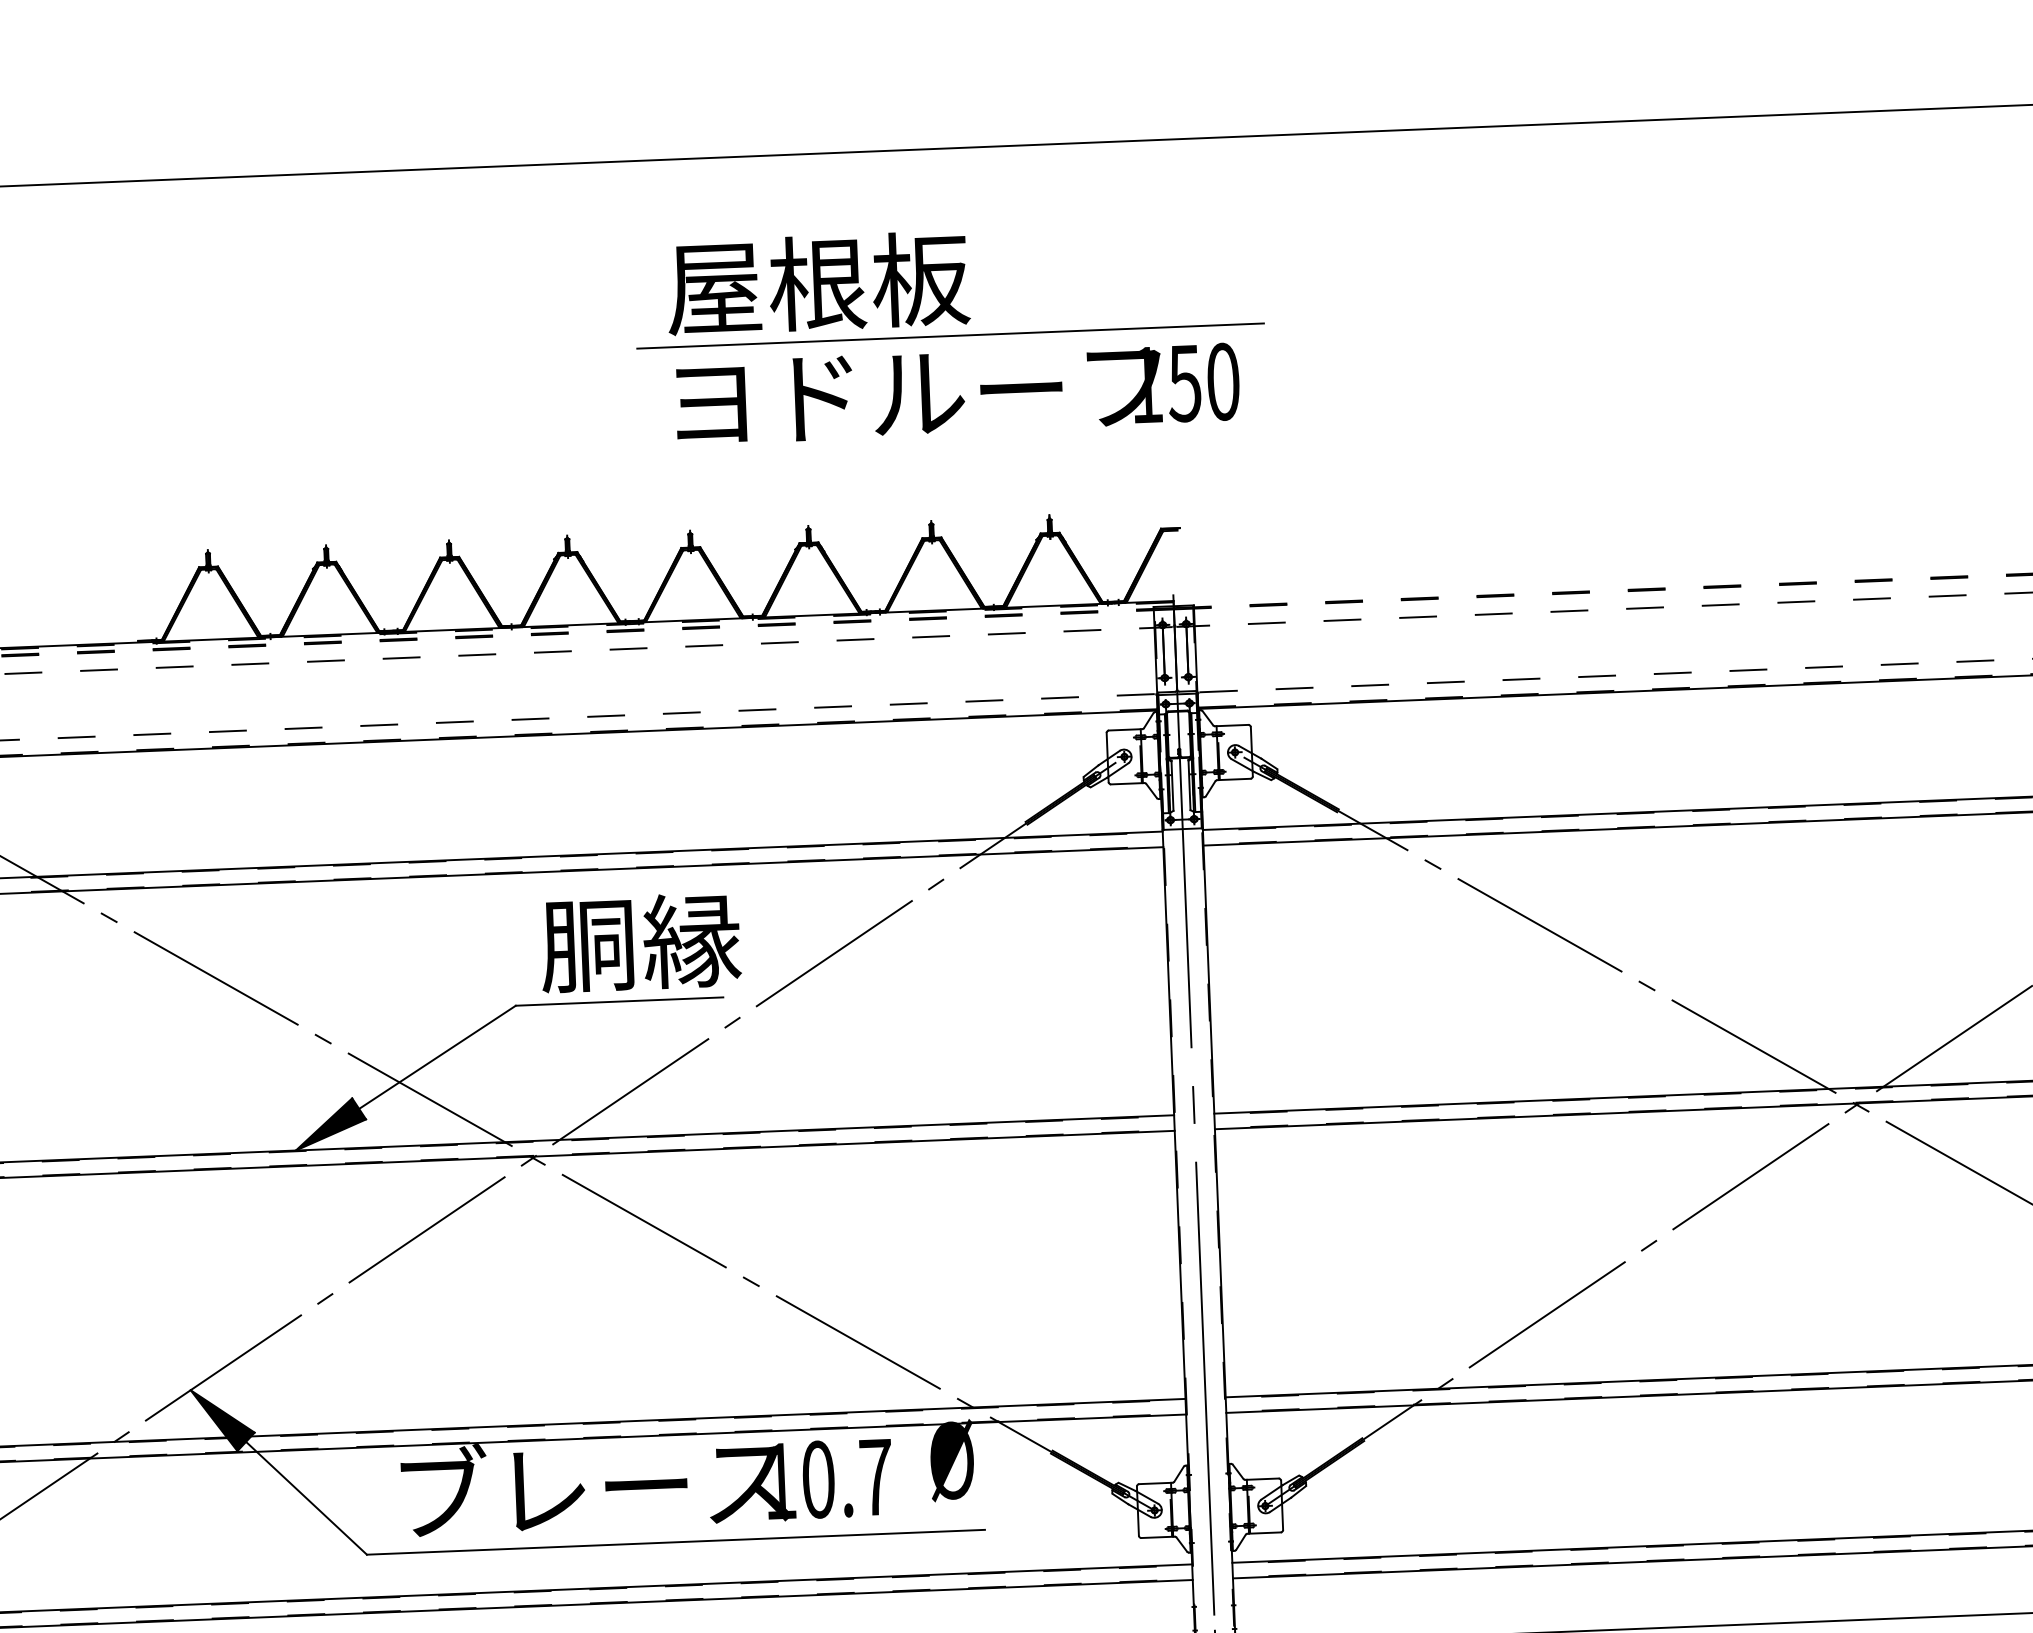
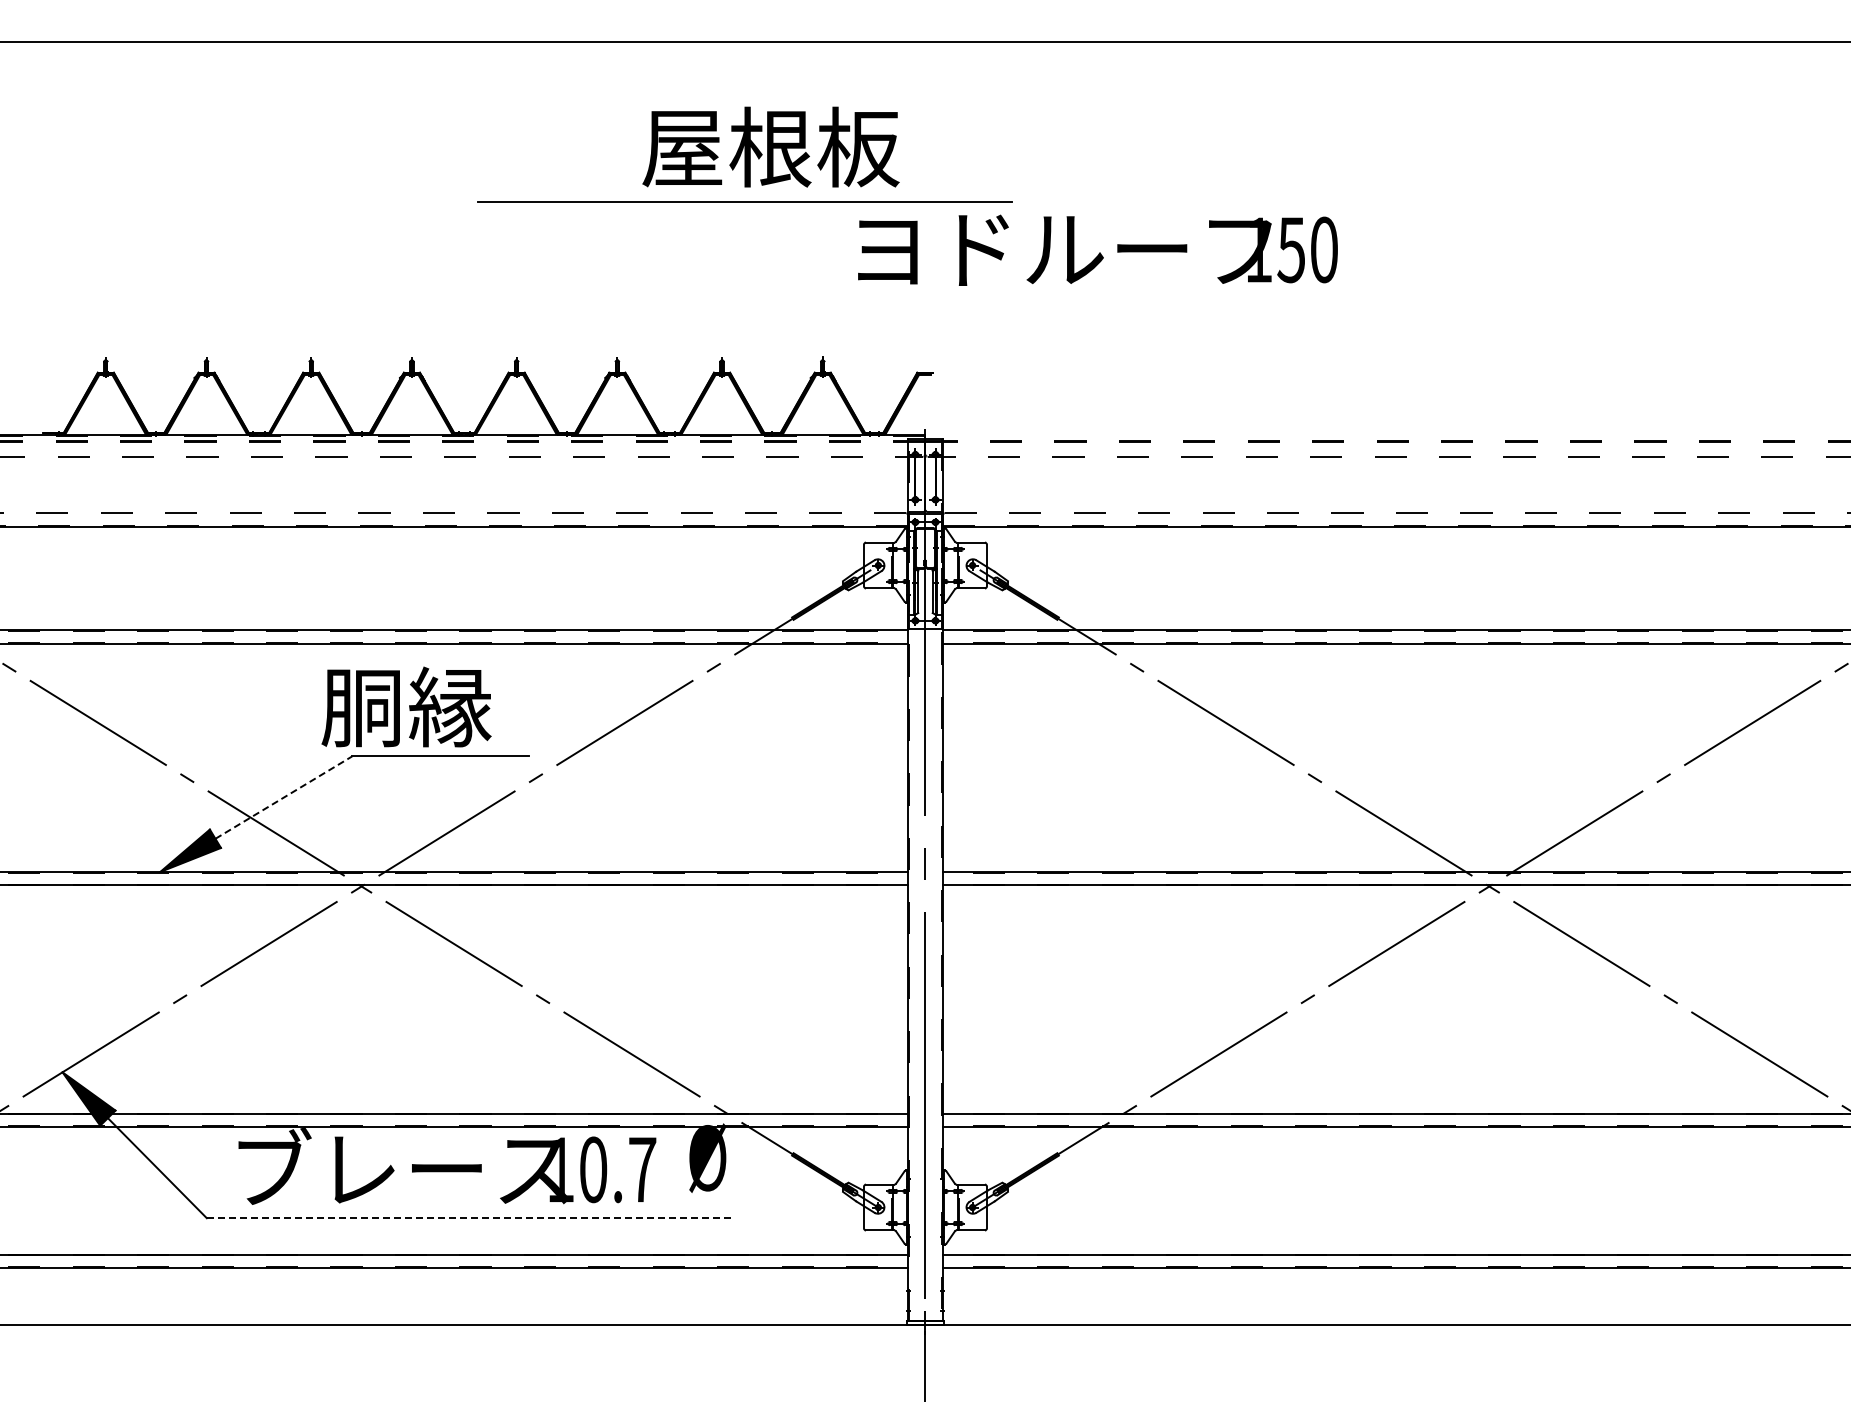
text: (817, 282) -> (770, 146), moved
text: (957, 392) -> (1097, 249), moved
text: (640, 942) -> (406, 706), moved
line: (437, 1057) -> (283, 797), solid -> dashed
line: (676, 1542) -> (470, 1218), solid -> dashed

